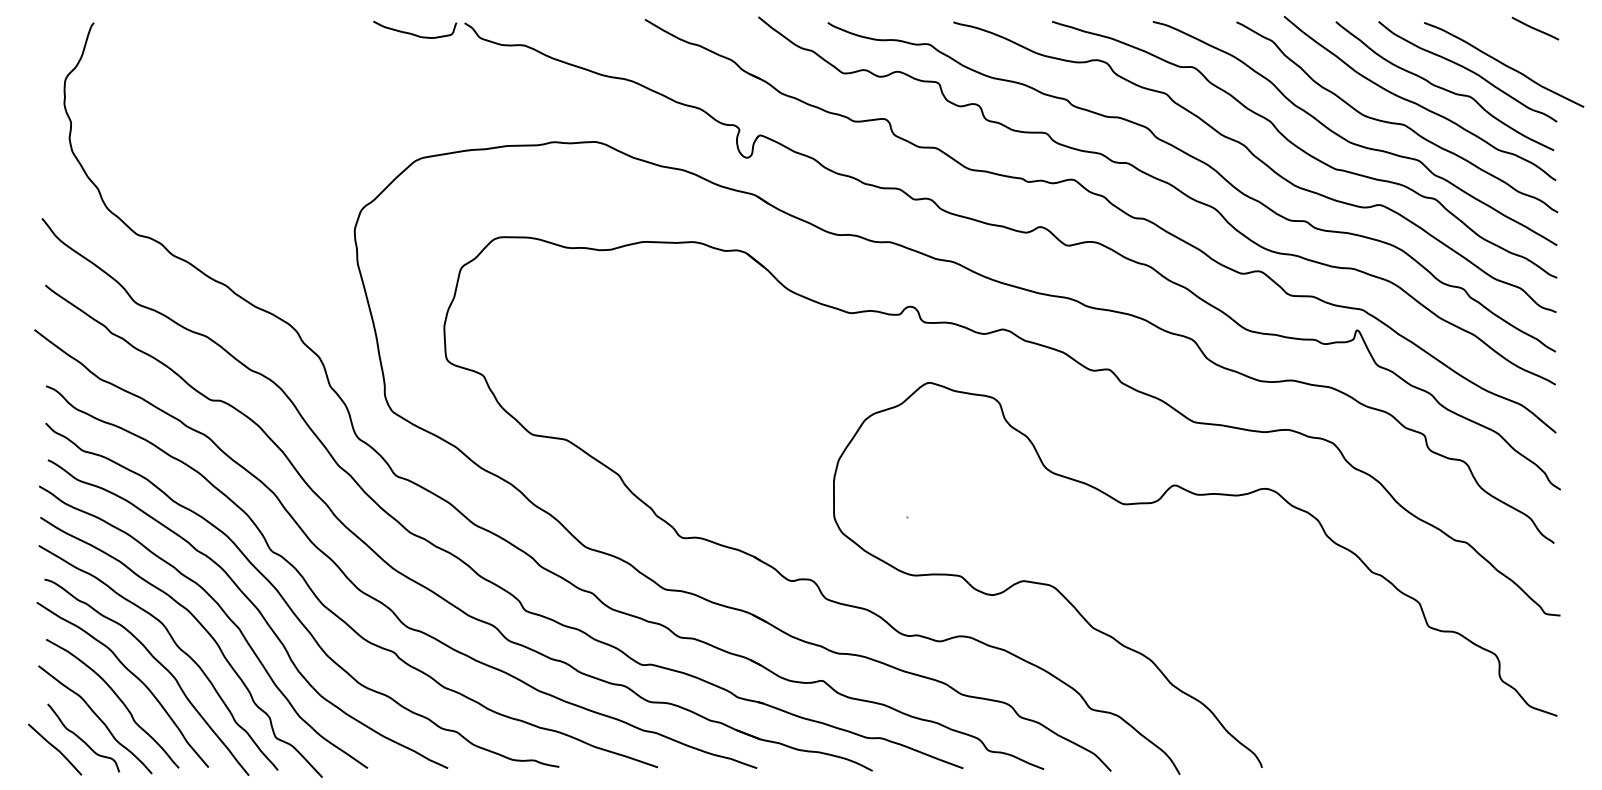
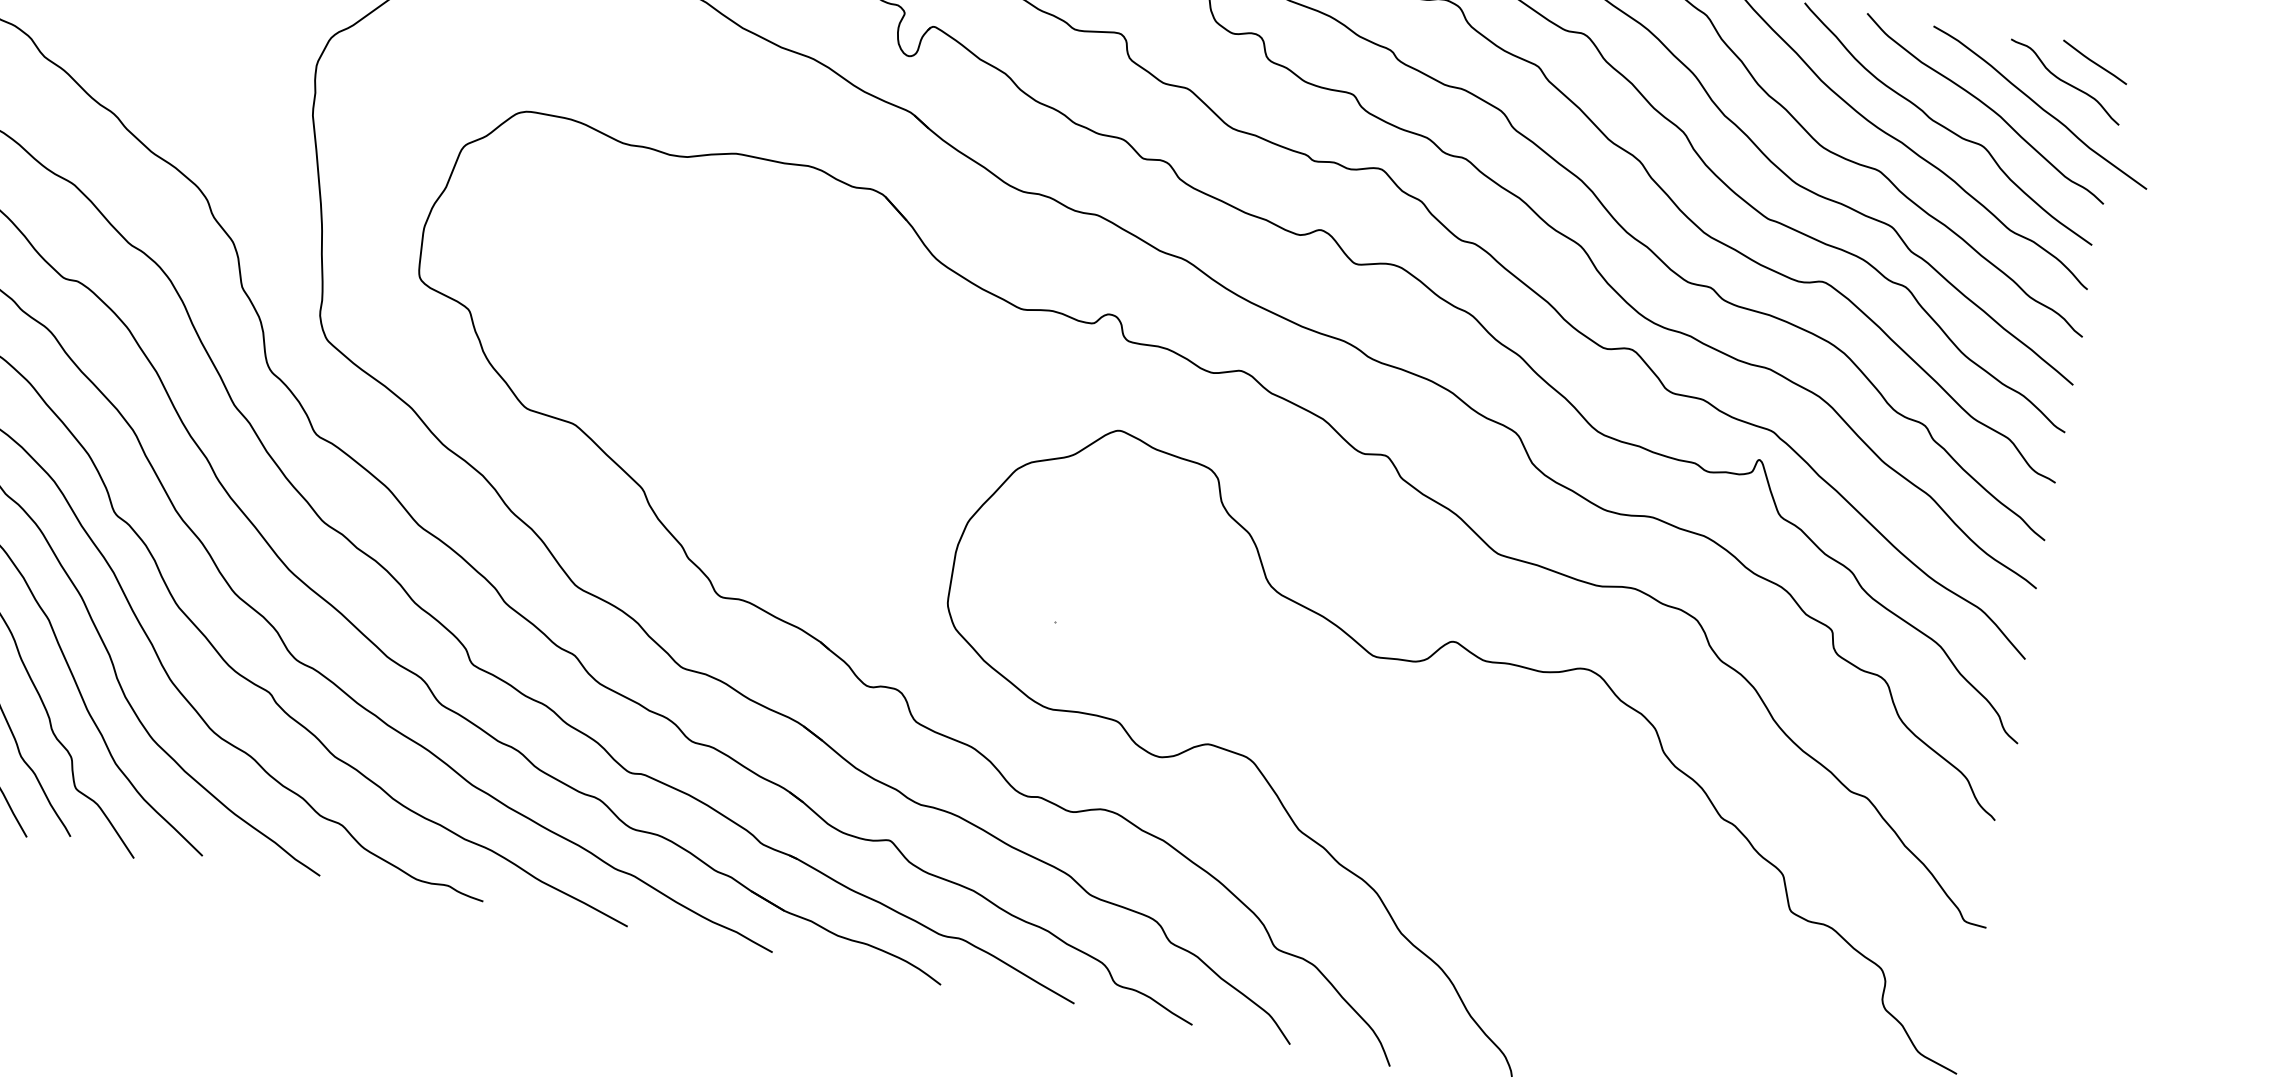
curve: (1517, 45) -> (2064, 82), added

